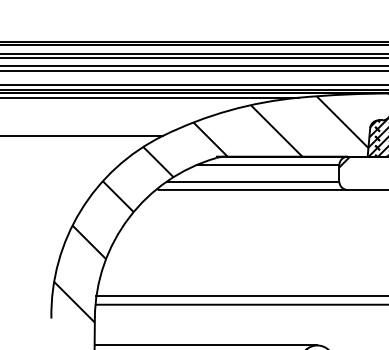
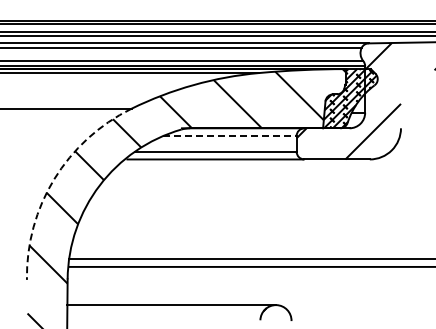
line: (267, 165) -> (229, 136), solid -> dashed
arc: (80, 211) -> (54, 179), solid -> dashed

